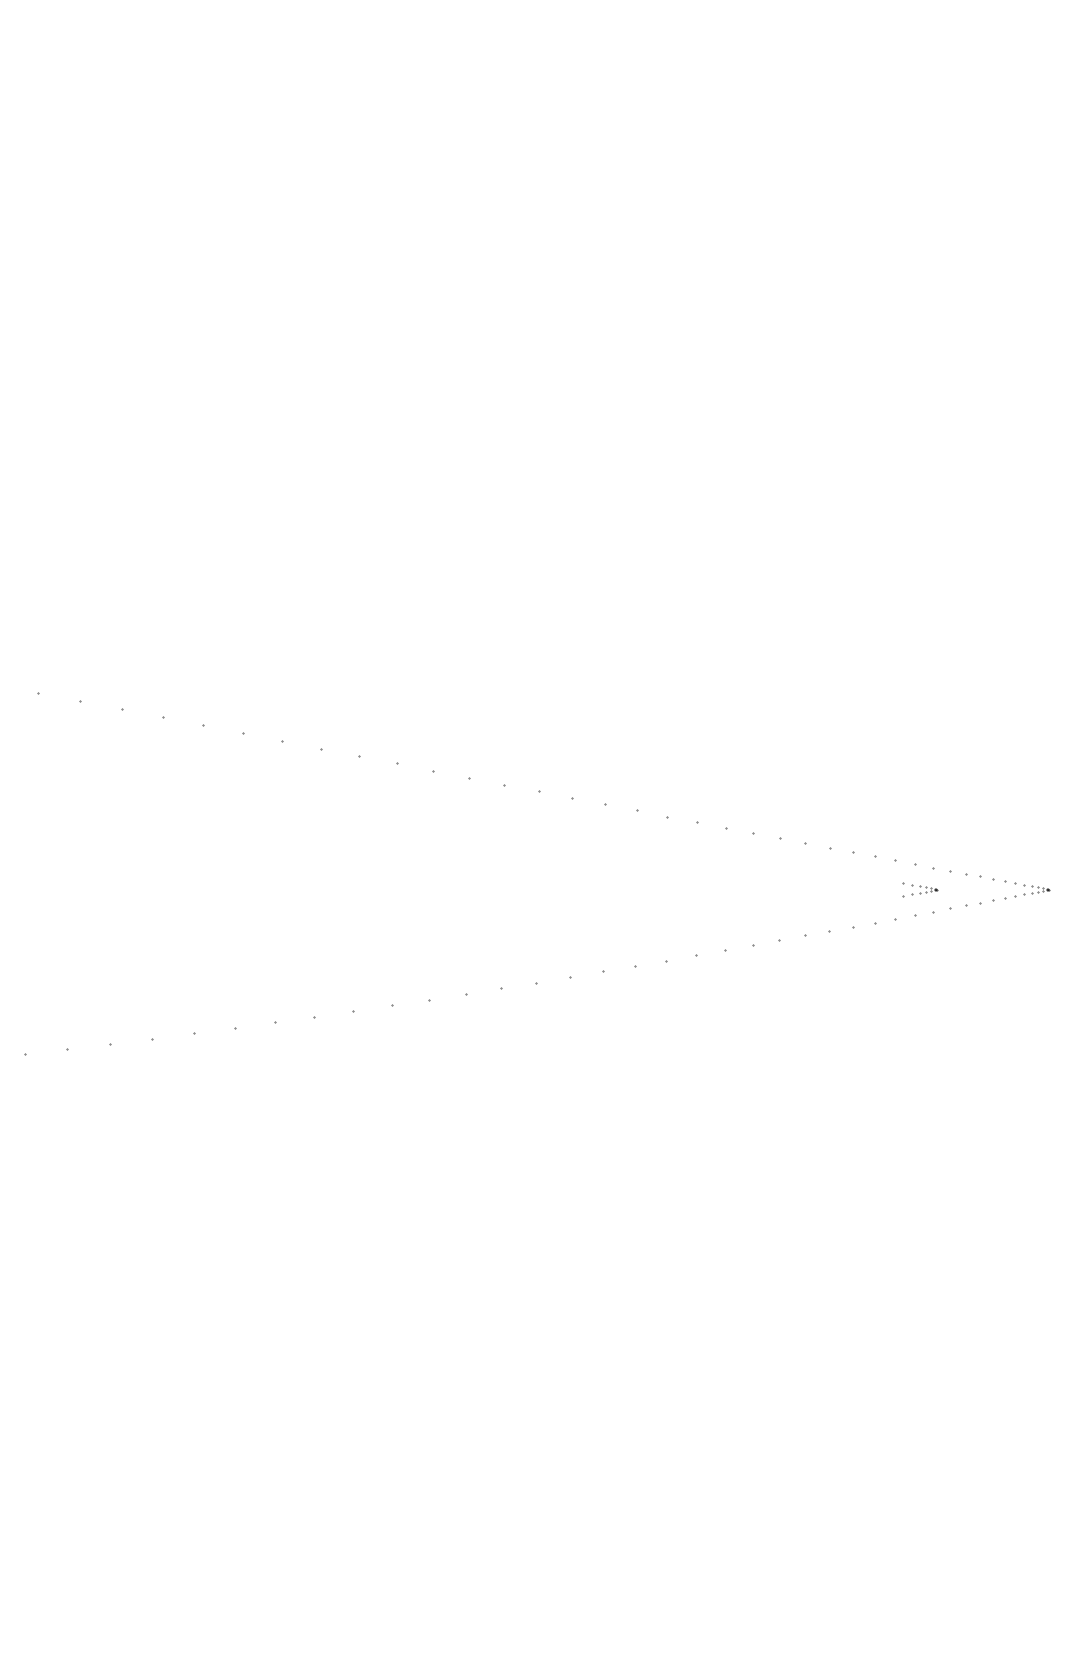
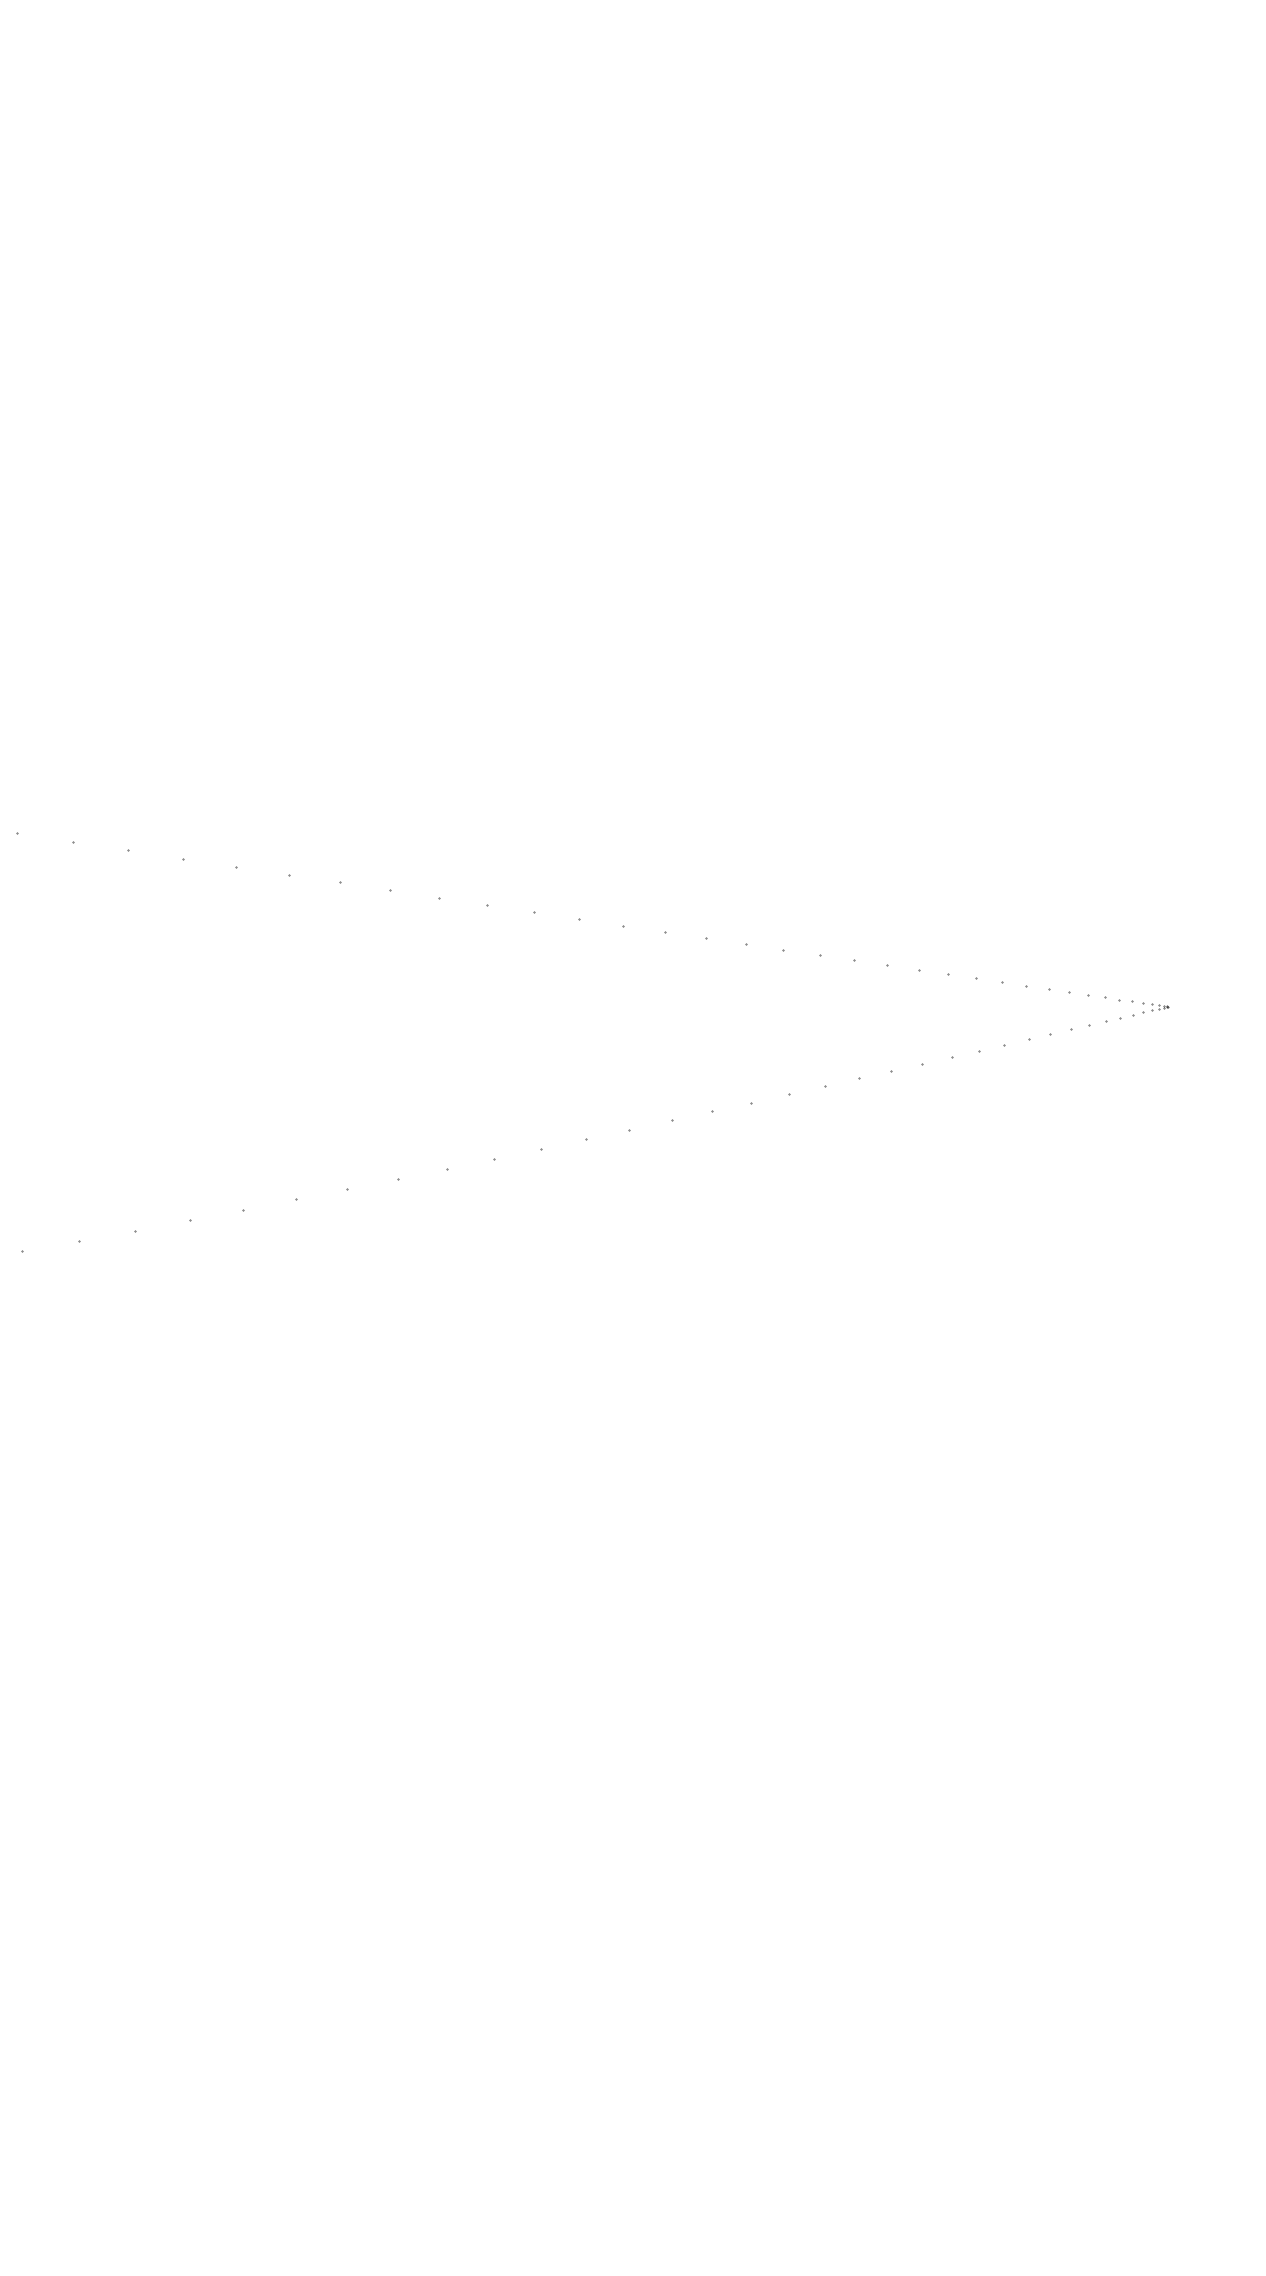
part: (920, 889) -> (985, 1014), removed

